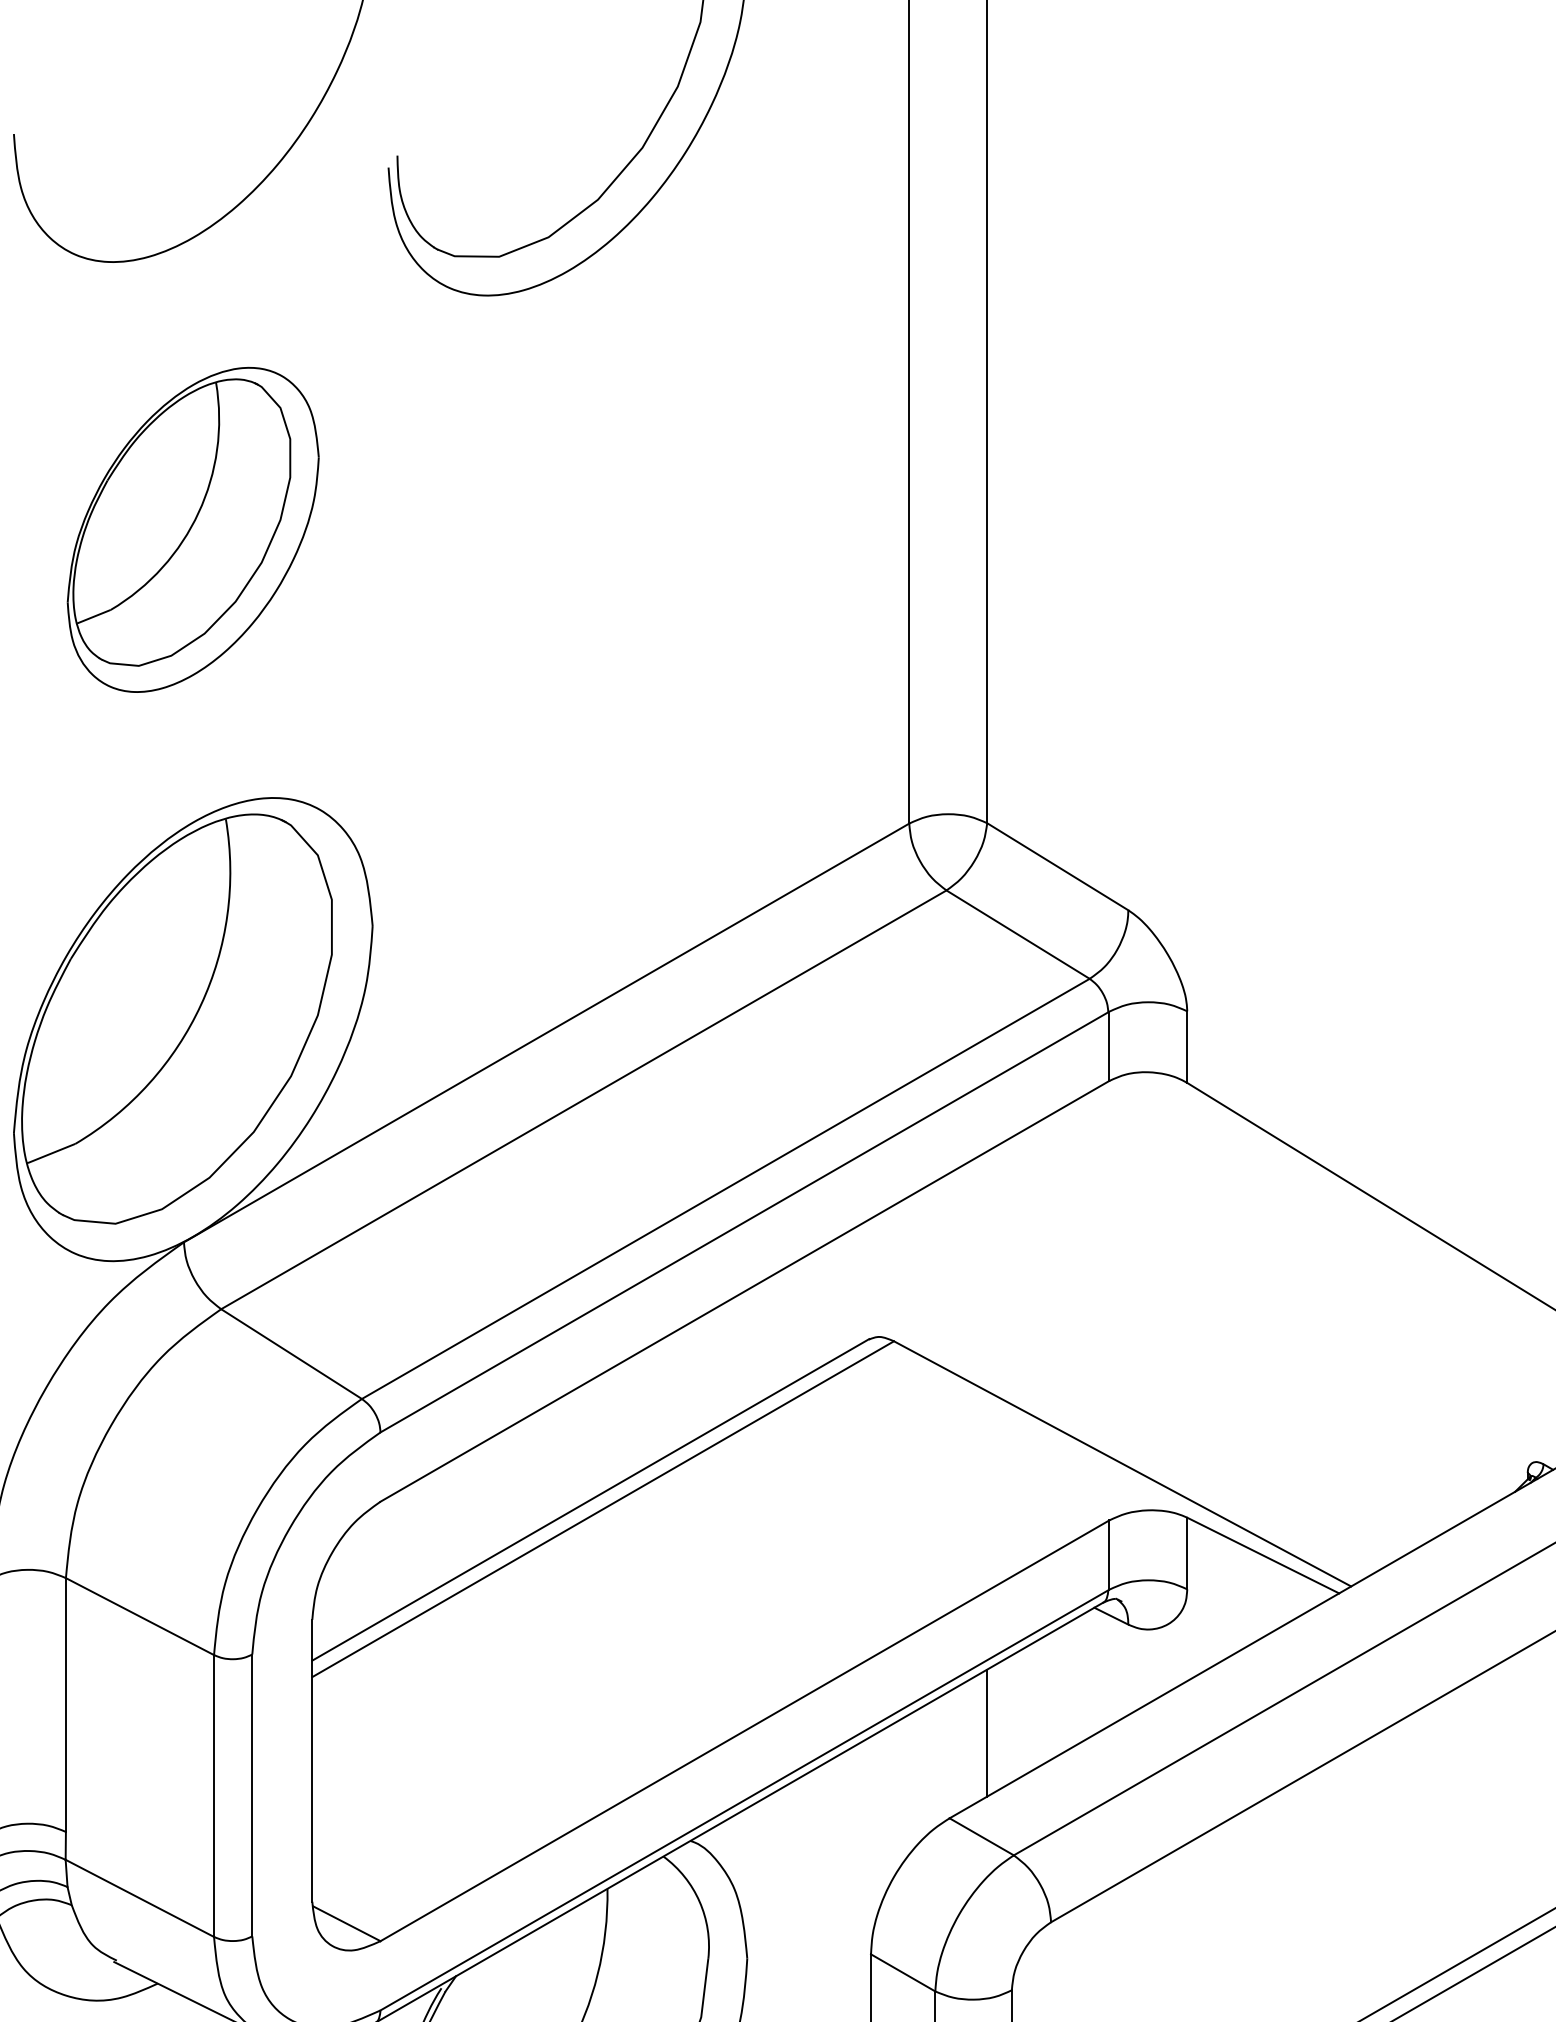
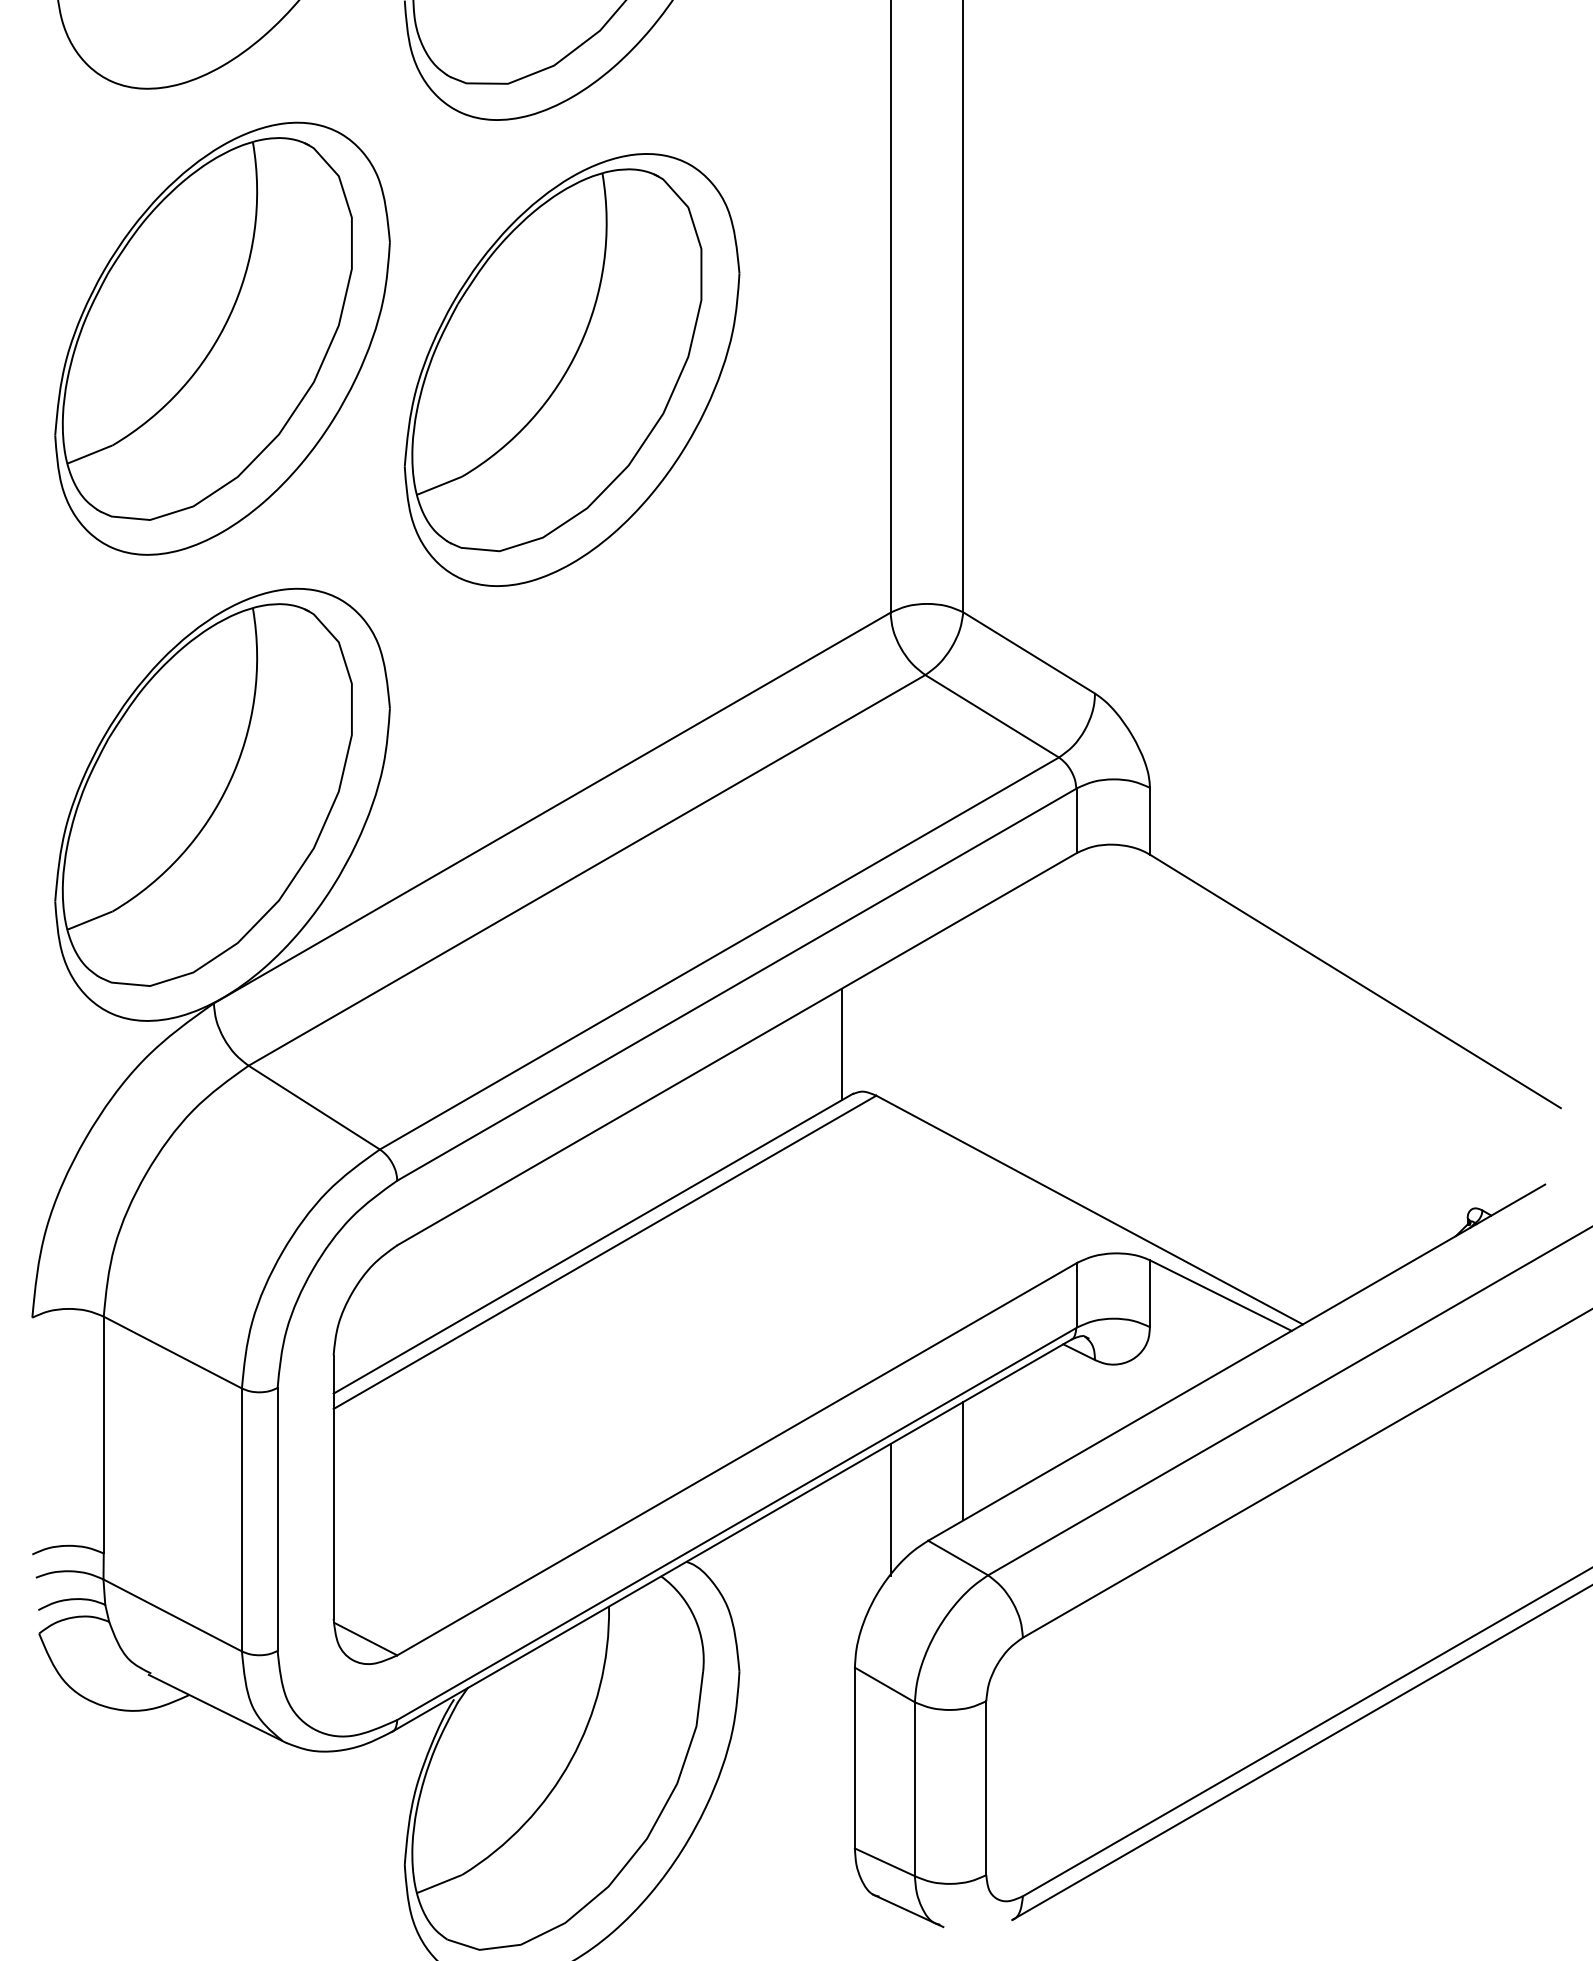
part: (193, 529) -> (222, 338), size x1.43
part: (567, 562) -> (571, 369), added
line: (857, 1286) -> (842, 1044), added
line: (909, 1785) -> (890, 1510), added

